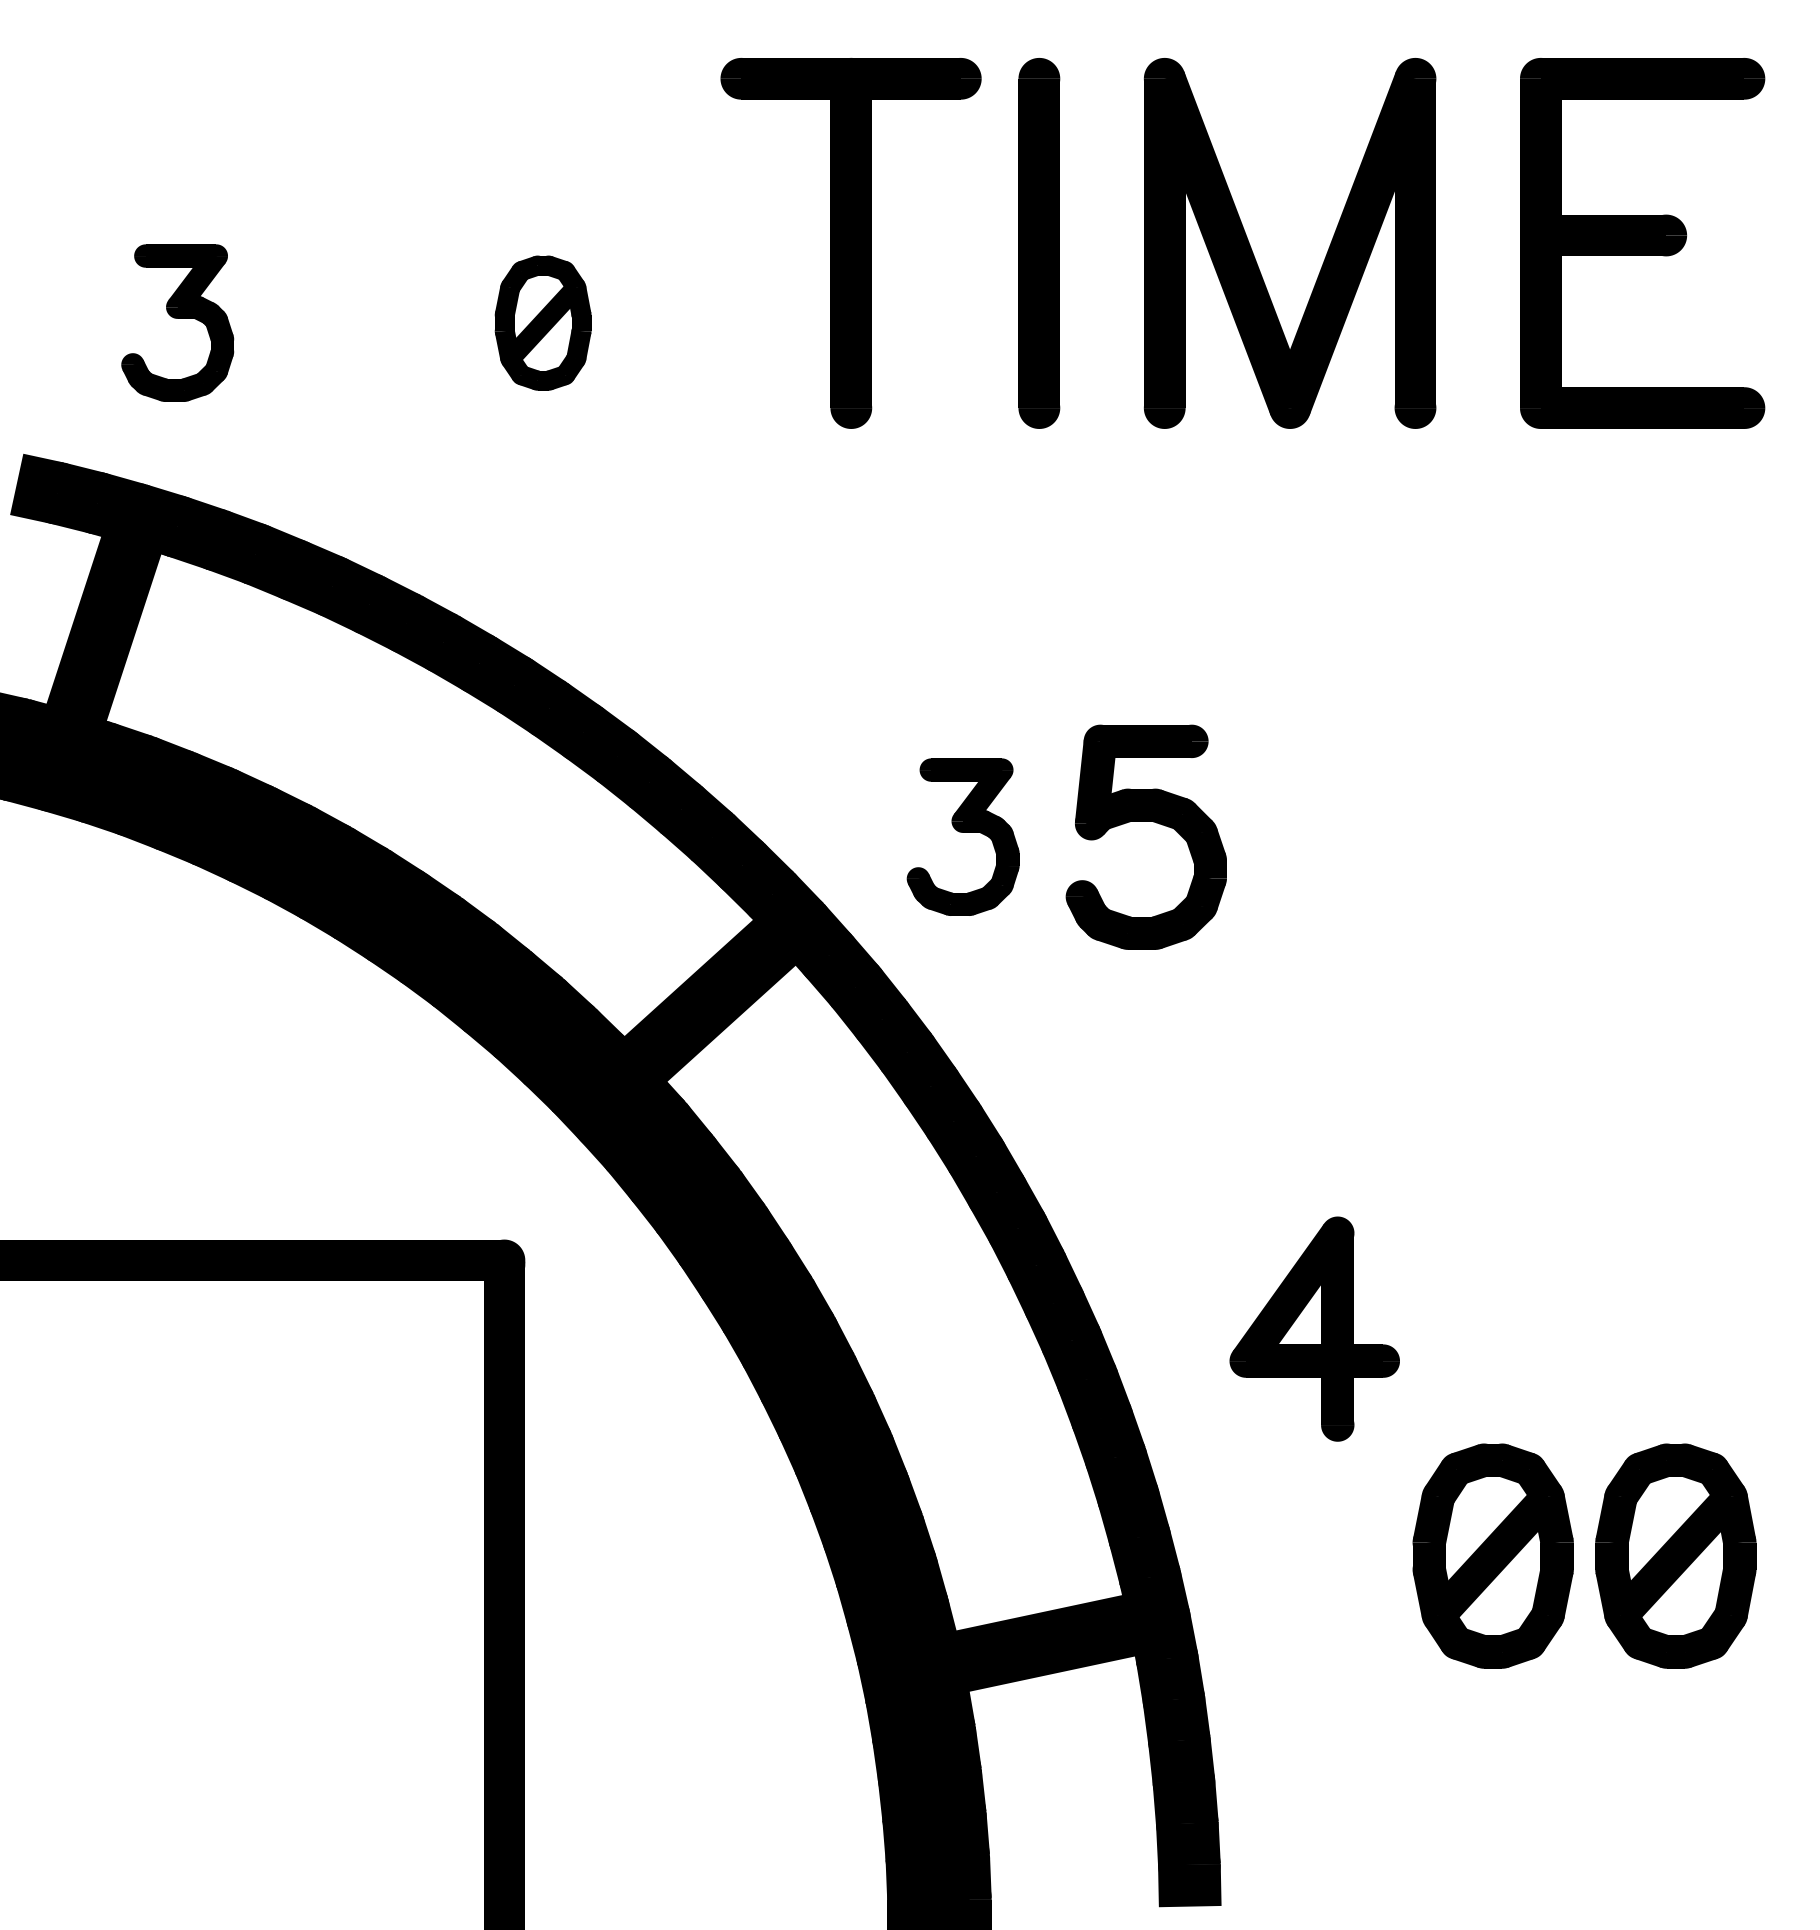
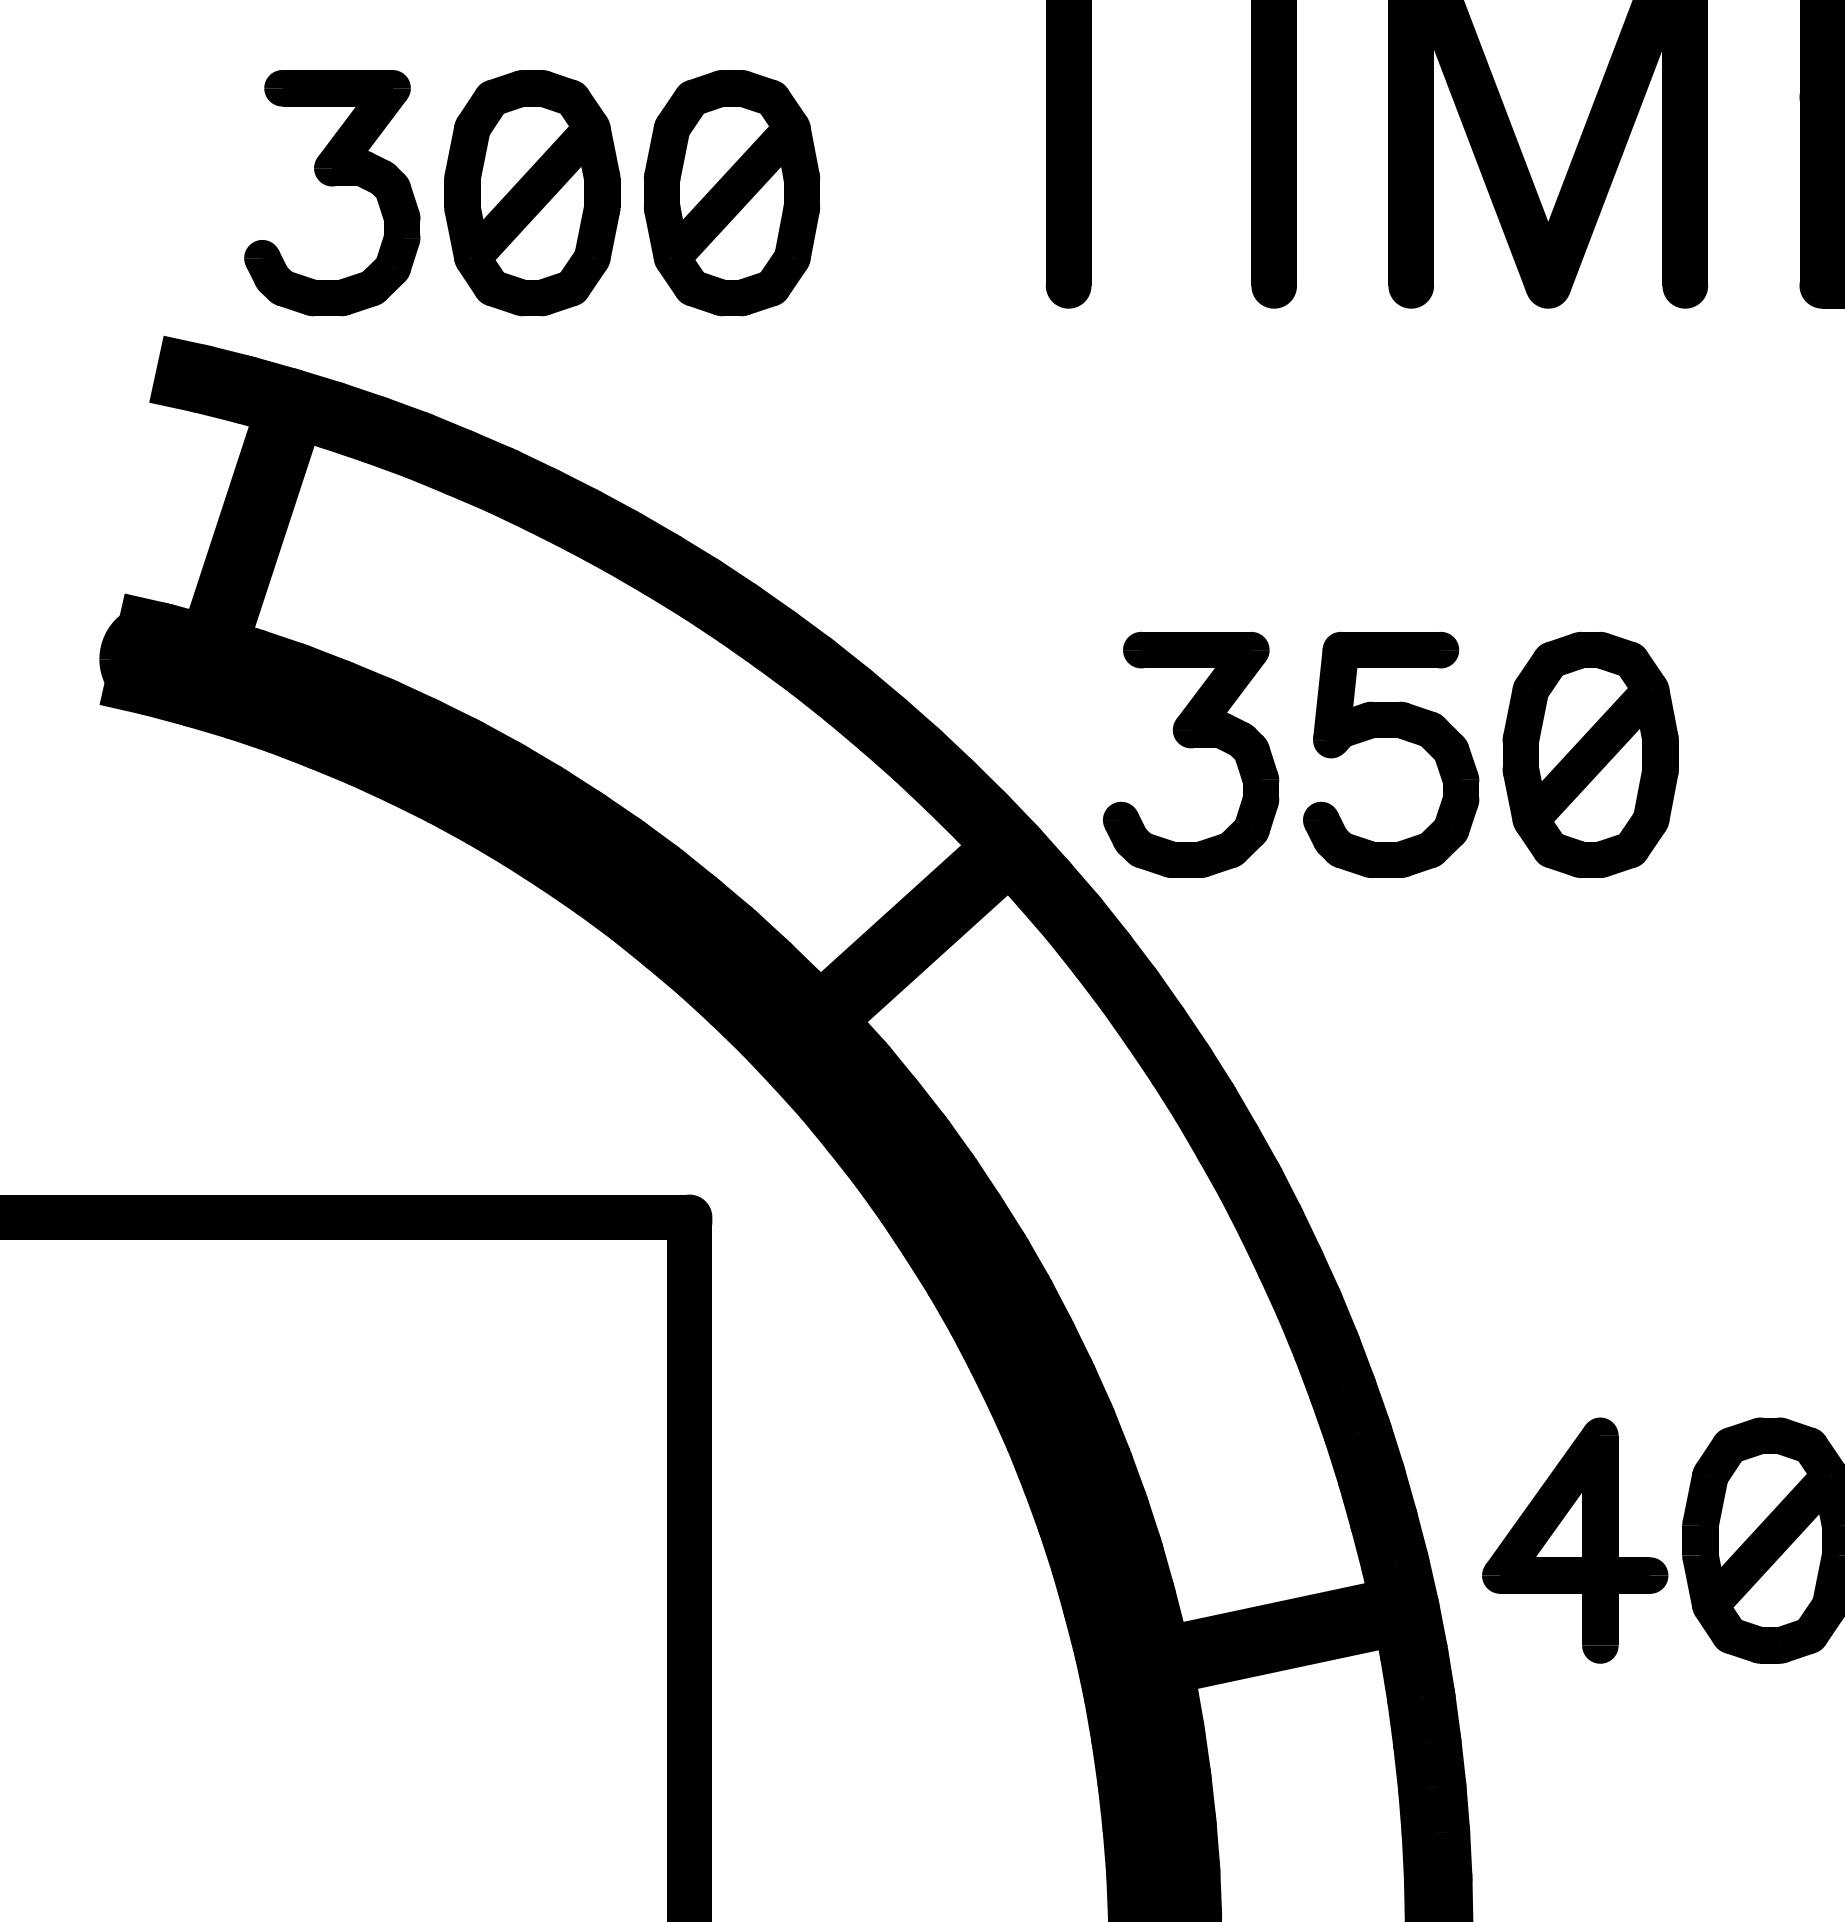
part: (177, 322) -> (332, 192), size x1.43
part: (360, 322) -> (532, 192), added
part: (542, 322) -> (731, 192), size x1.67
part: (962, 836) -> (1190, 754), size x1.43
part: (1328, 836) -> (1590, 754), added
part: (1314, 1328) -> (1574, 1539), moved

